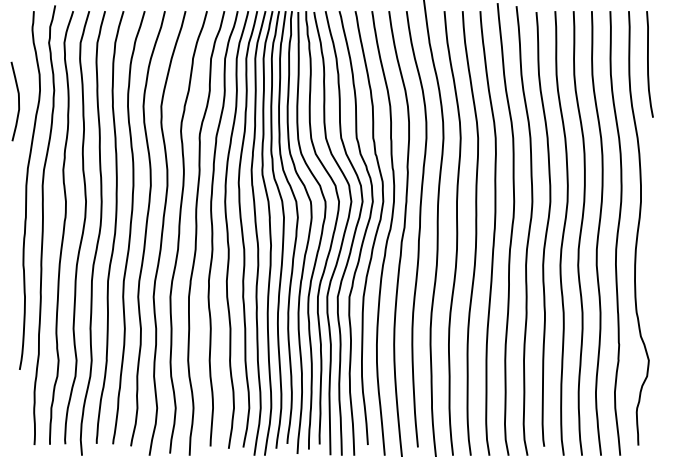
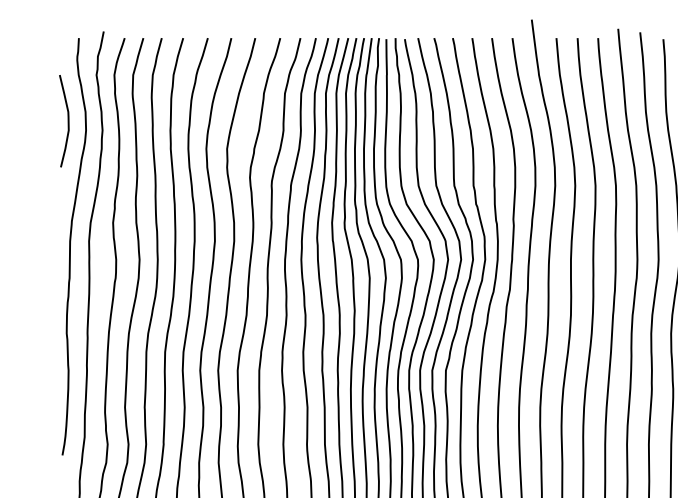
curve: (18, 101) -> (67, 121), moved

